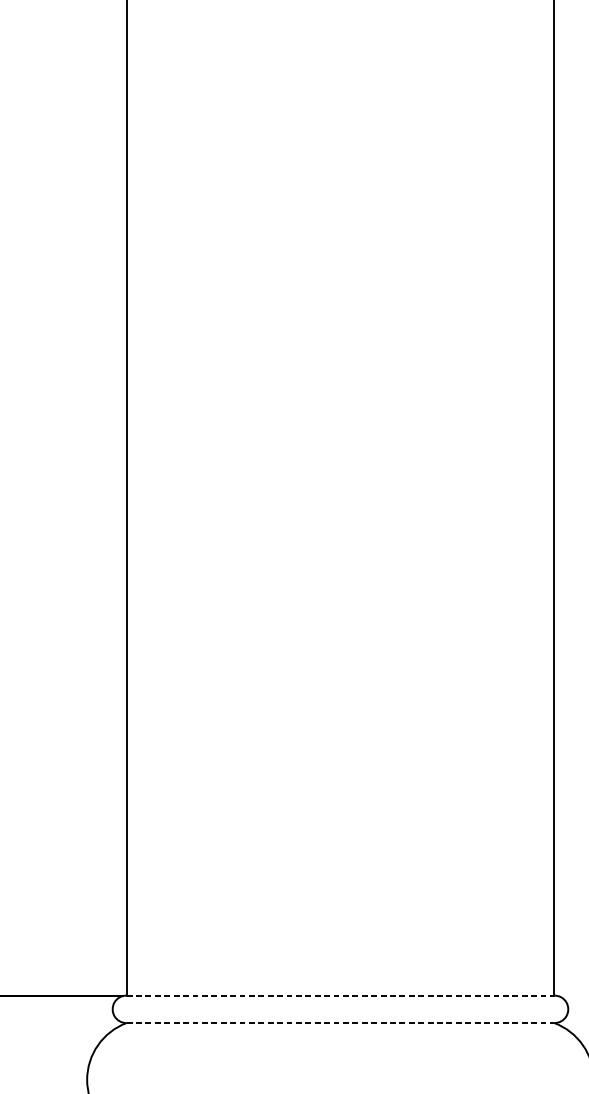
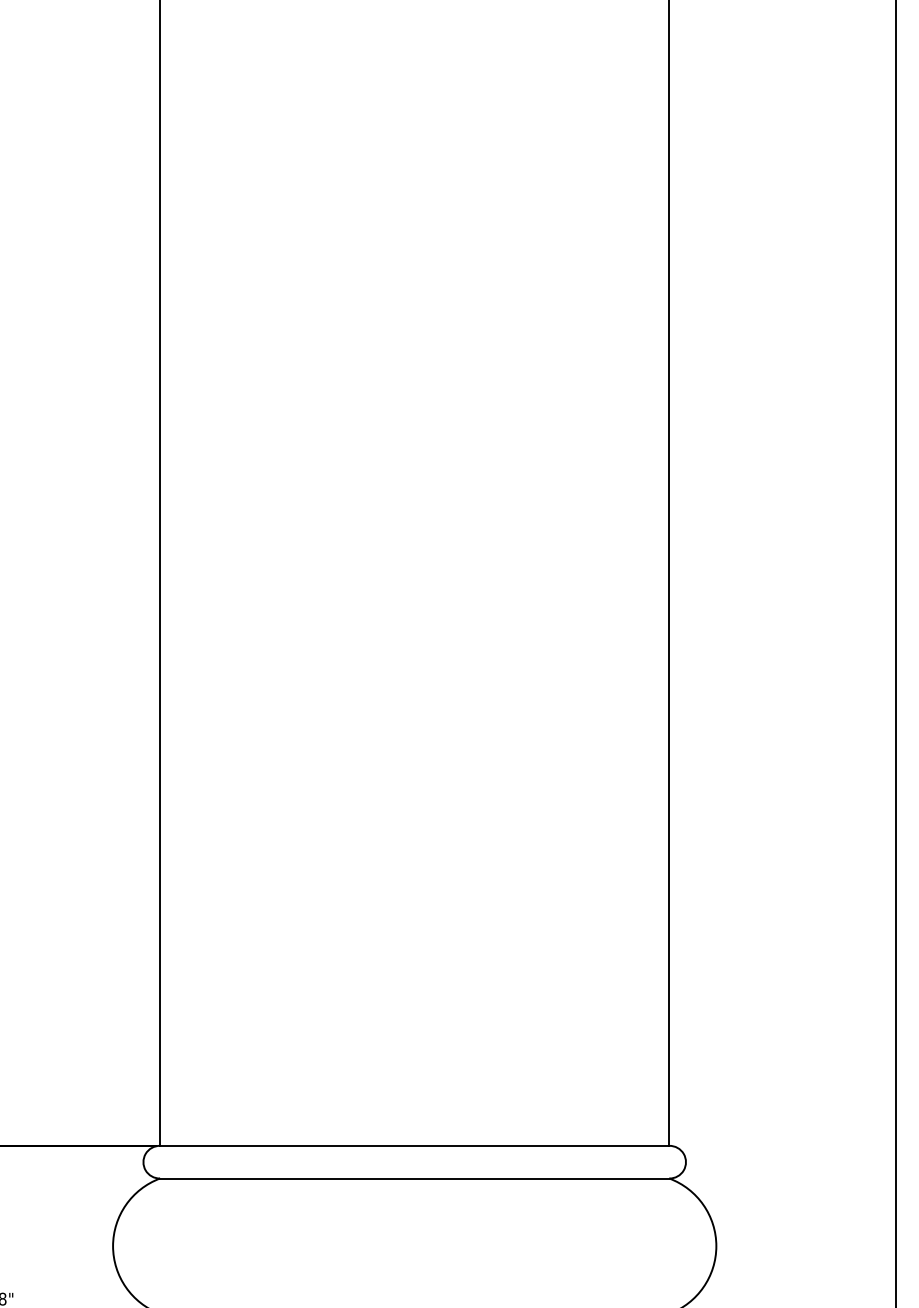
line: (340, 995) -> (414, 1145), dashed -> solid
line: (340, 1023) -> (414, 1178), dashed -> solid

